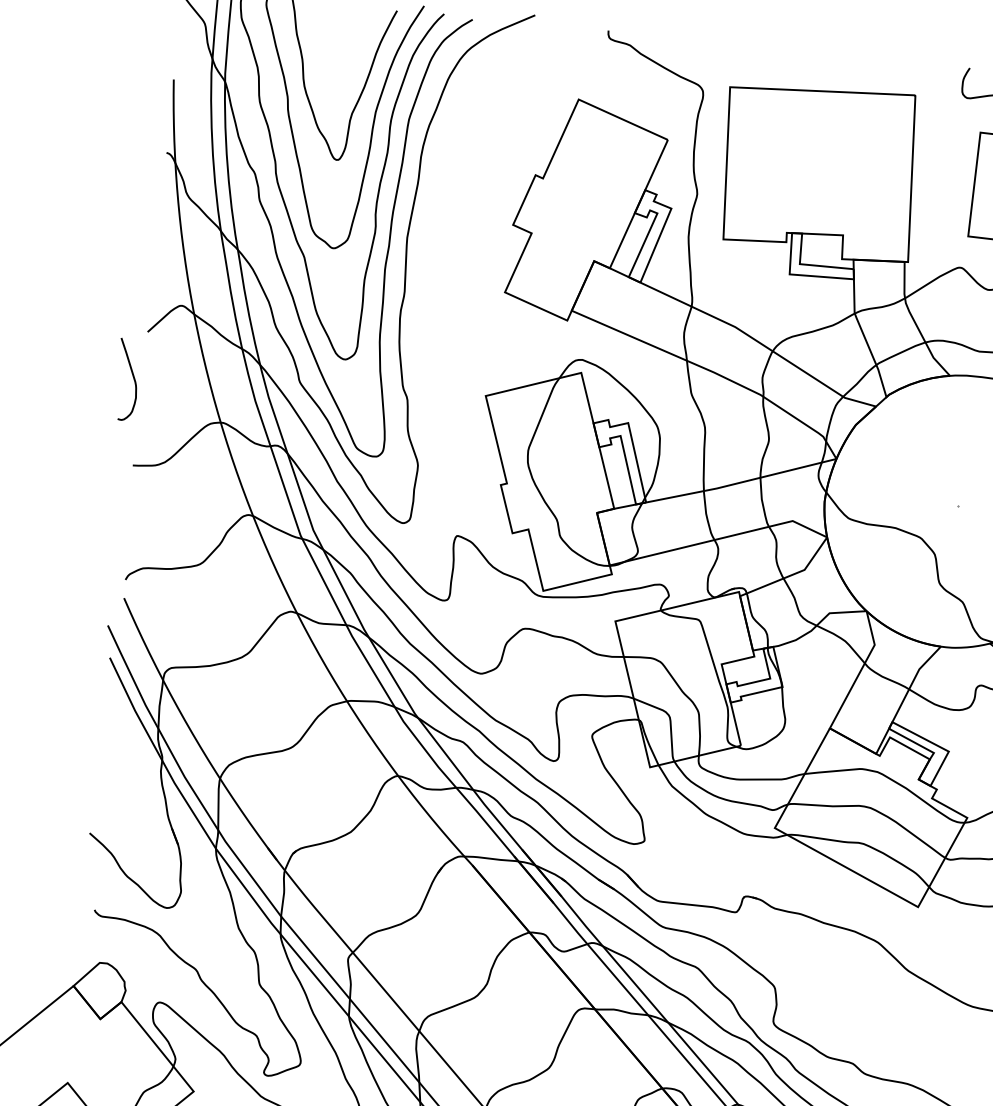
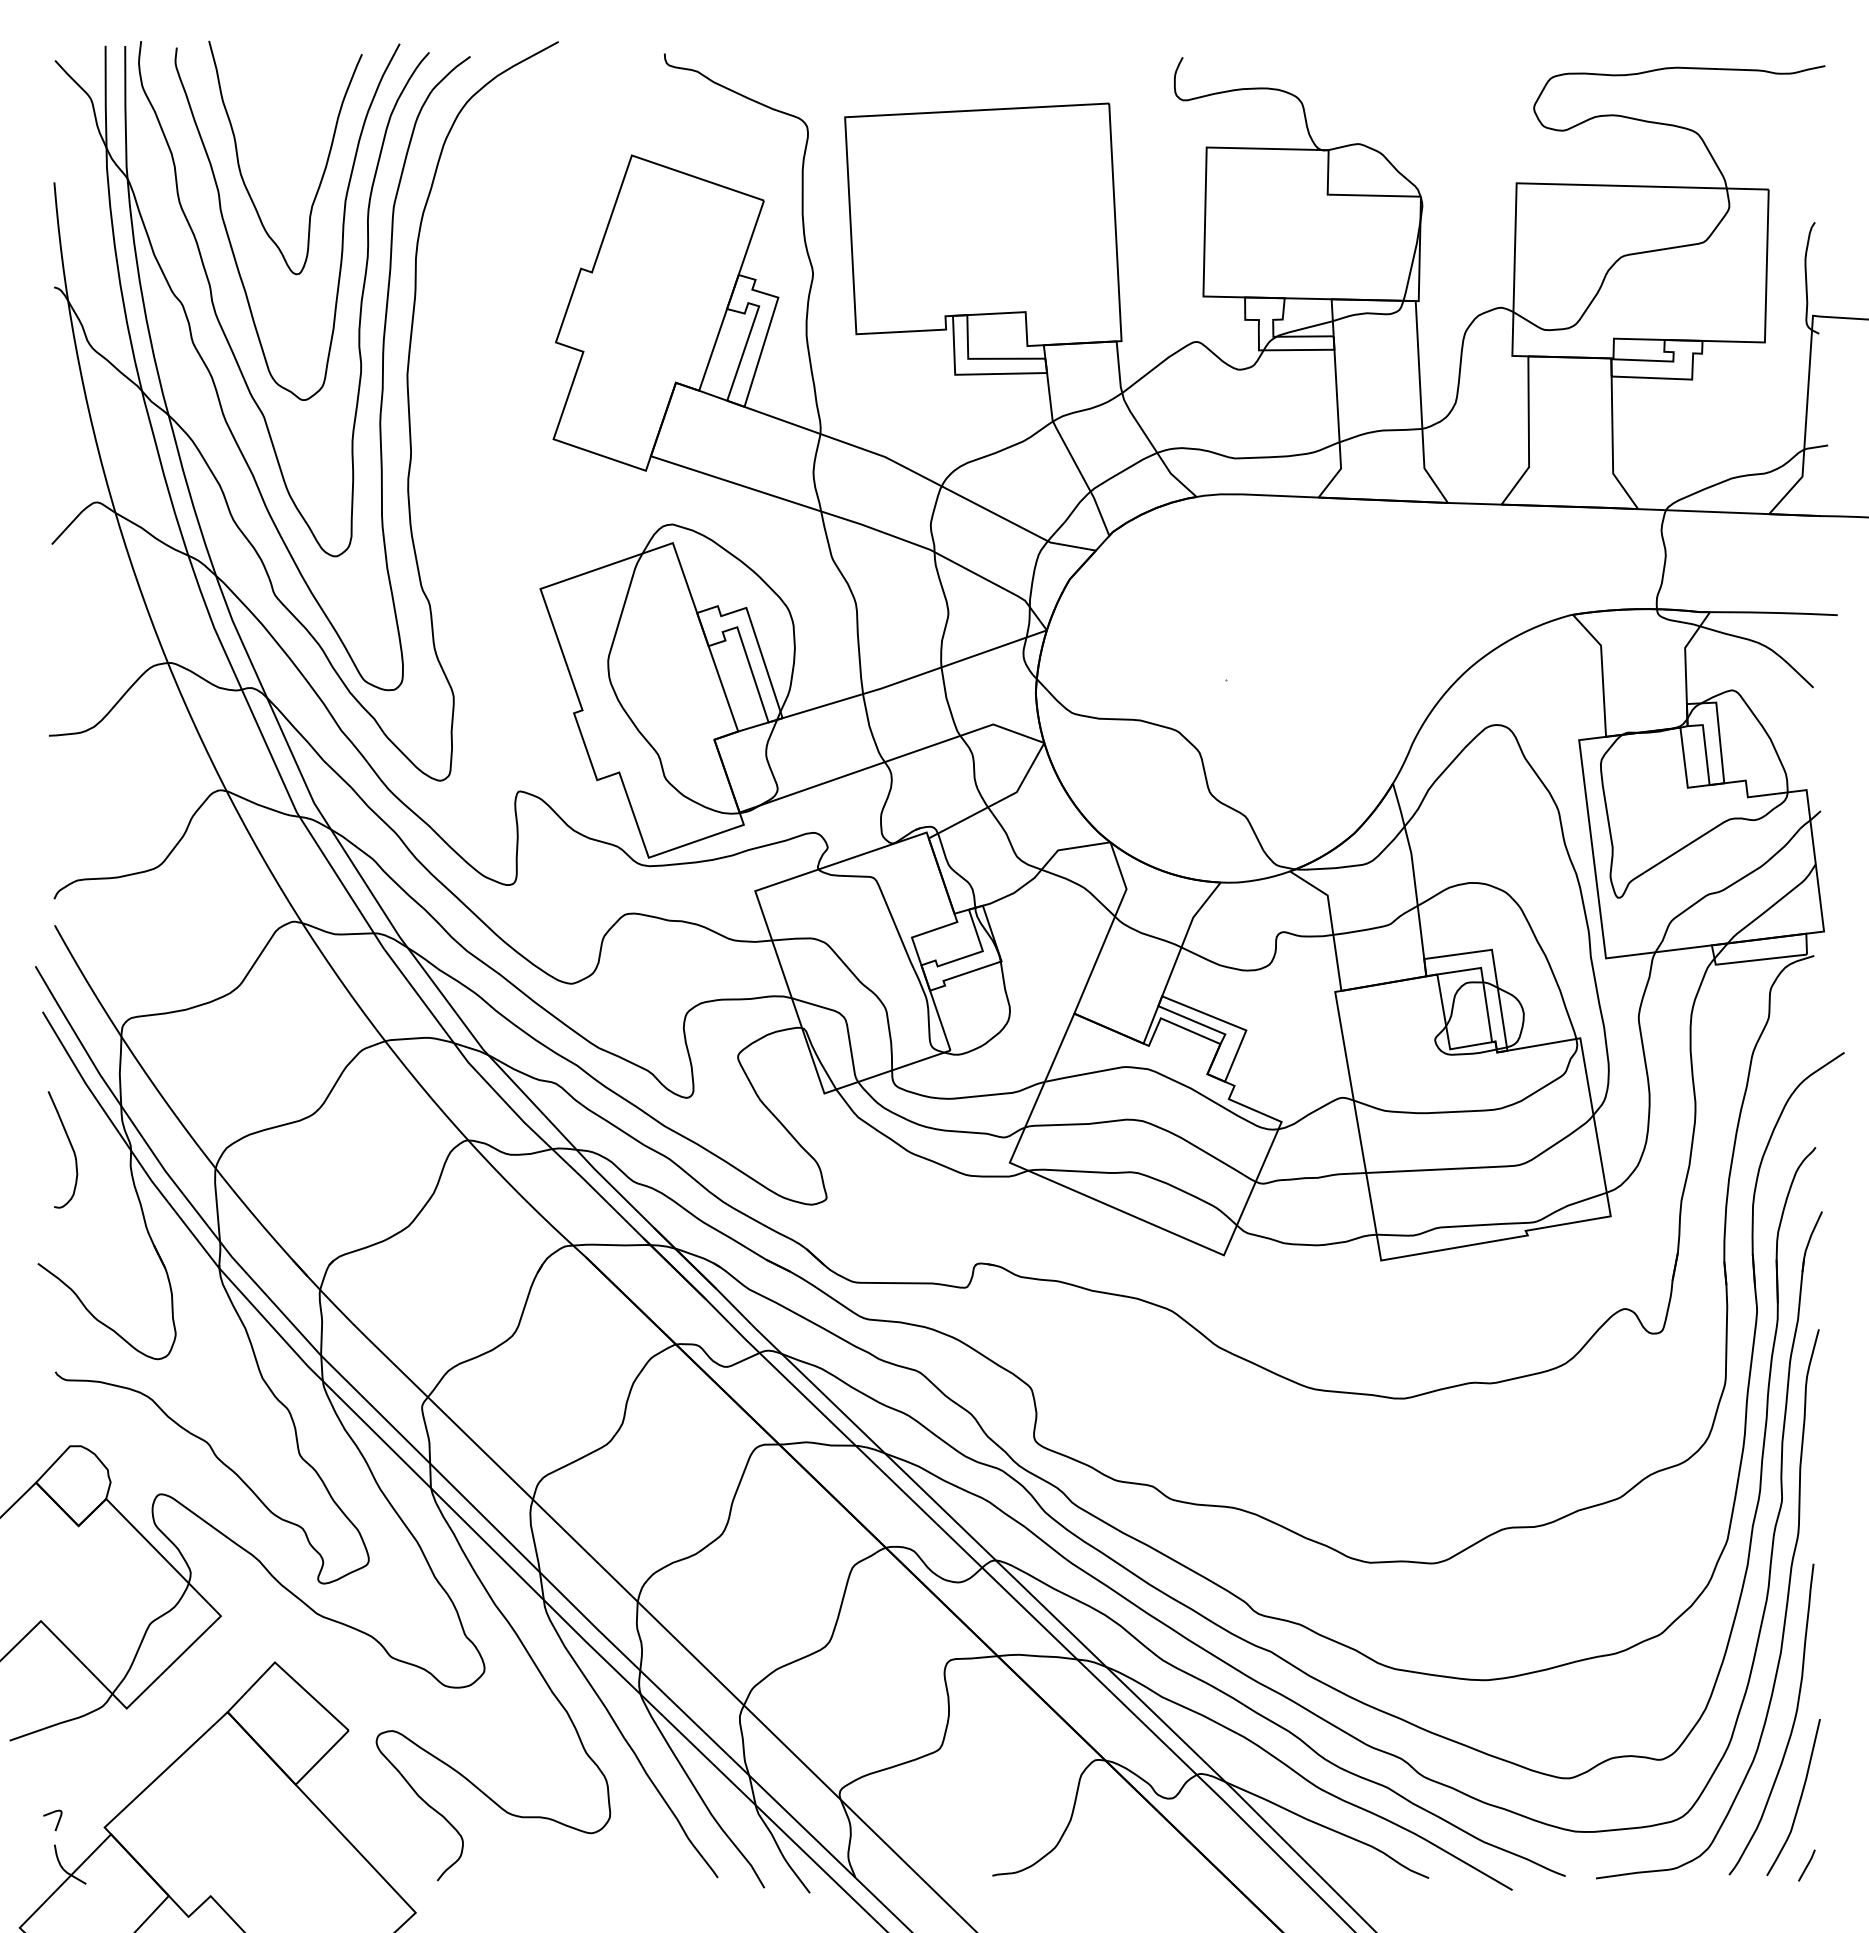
curve: (133, 377) -> (70, 1146), moved

